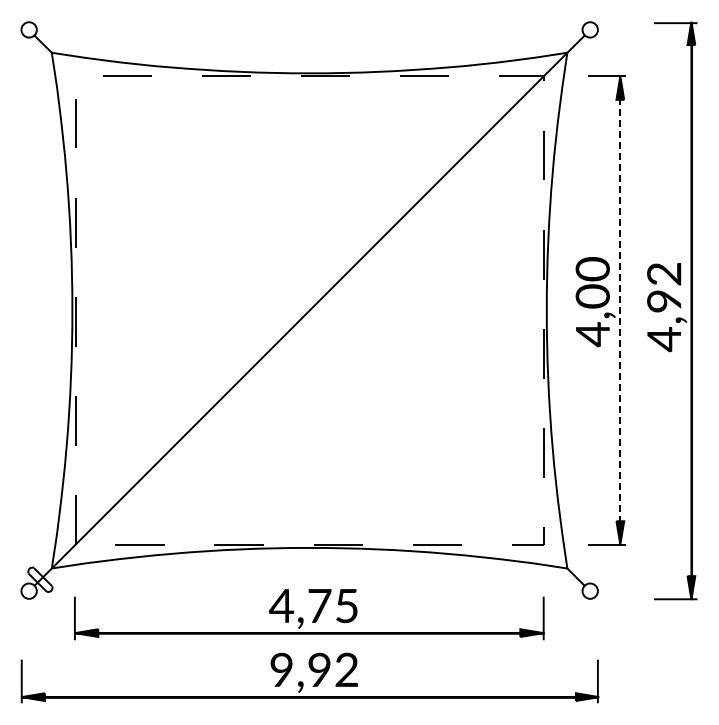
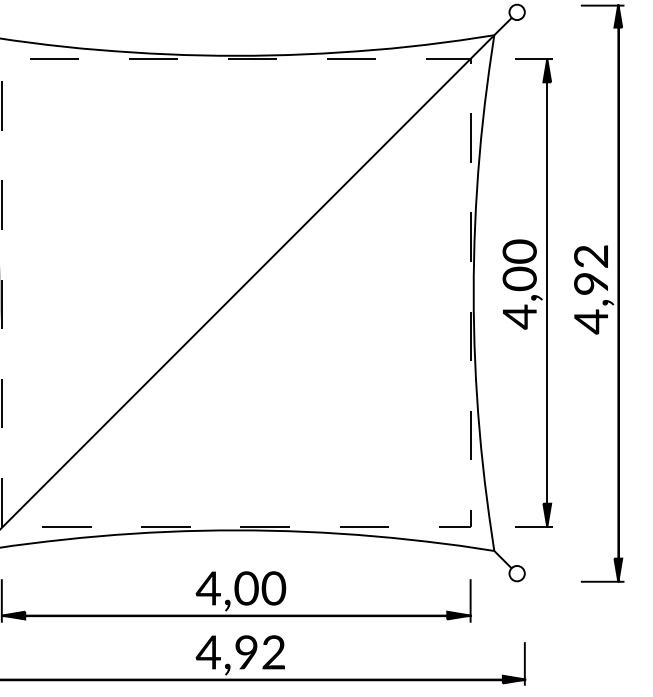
line: (620, 311) -> (547, 293), dashed -> solid
text: (333, 605) -> (260, 587), 4,75 -> 4,00
text: (281, 669) -> (208, 651), 9,92 -> 4,92

